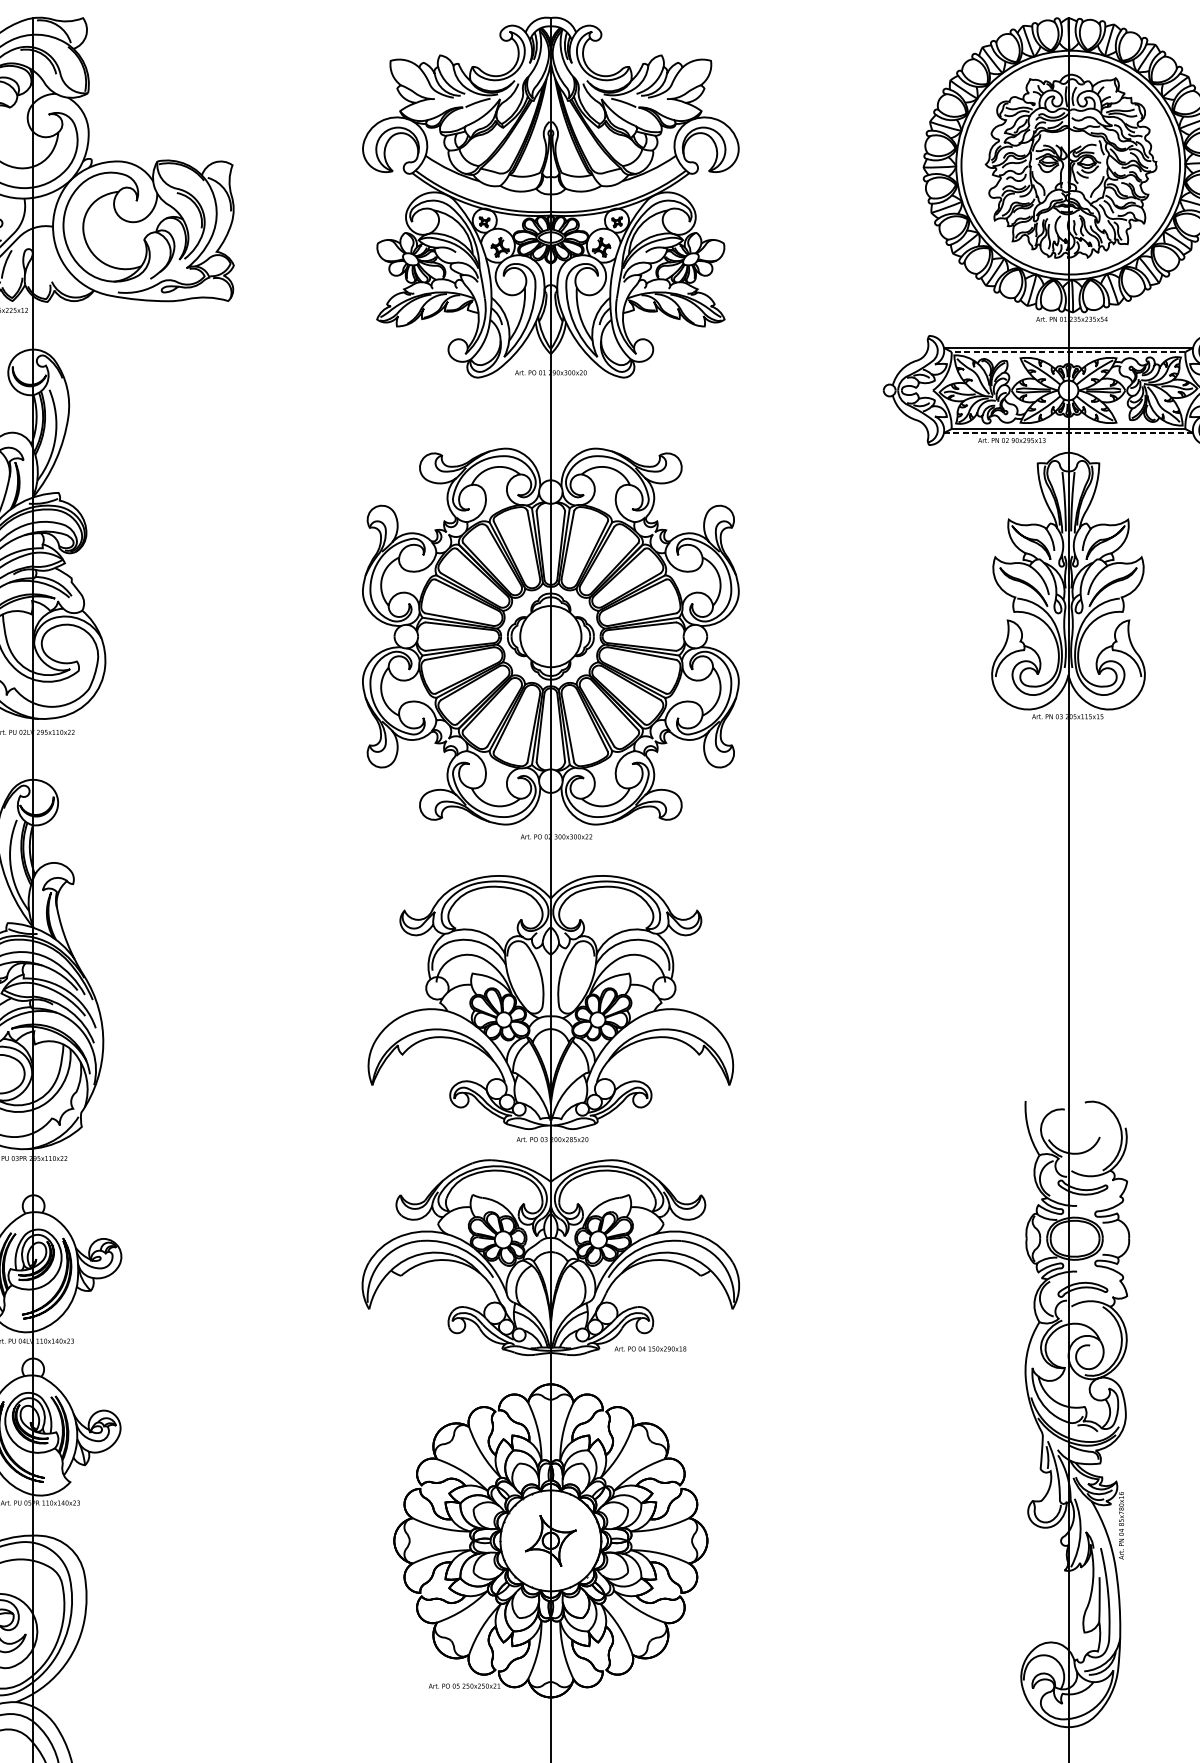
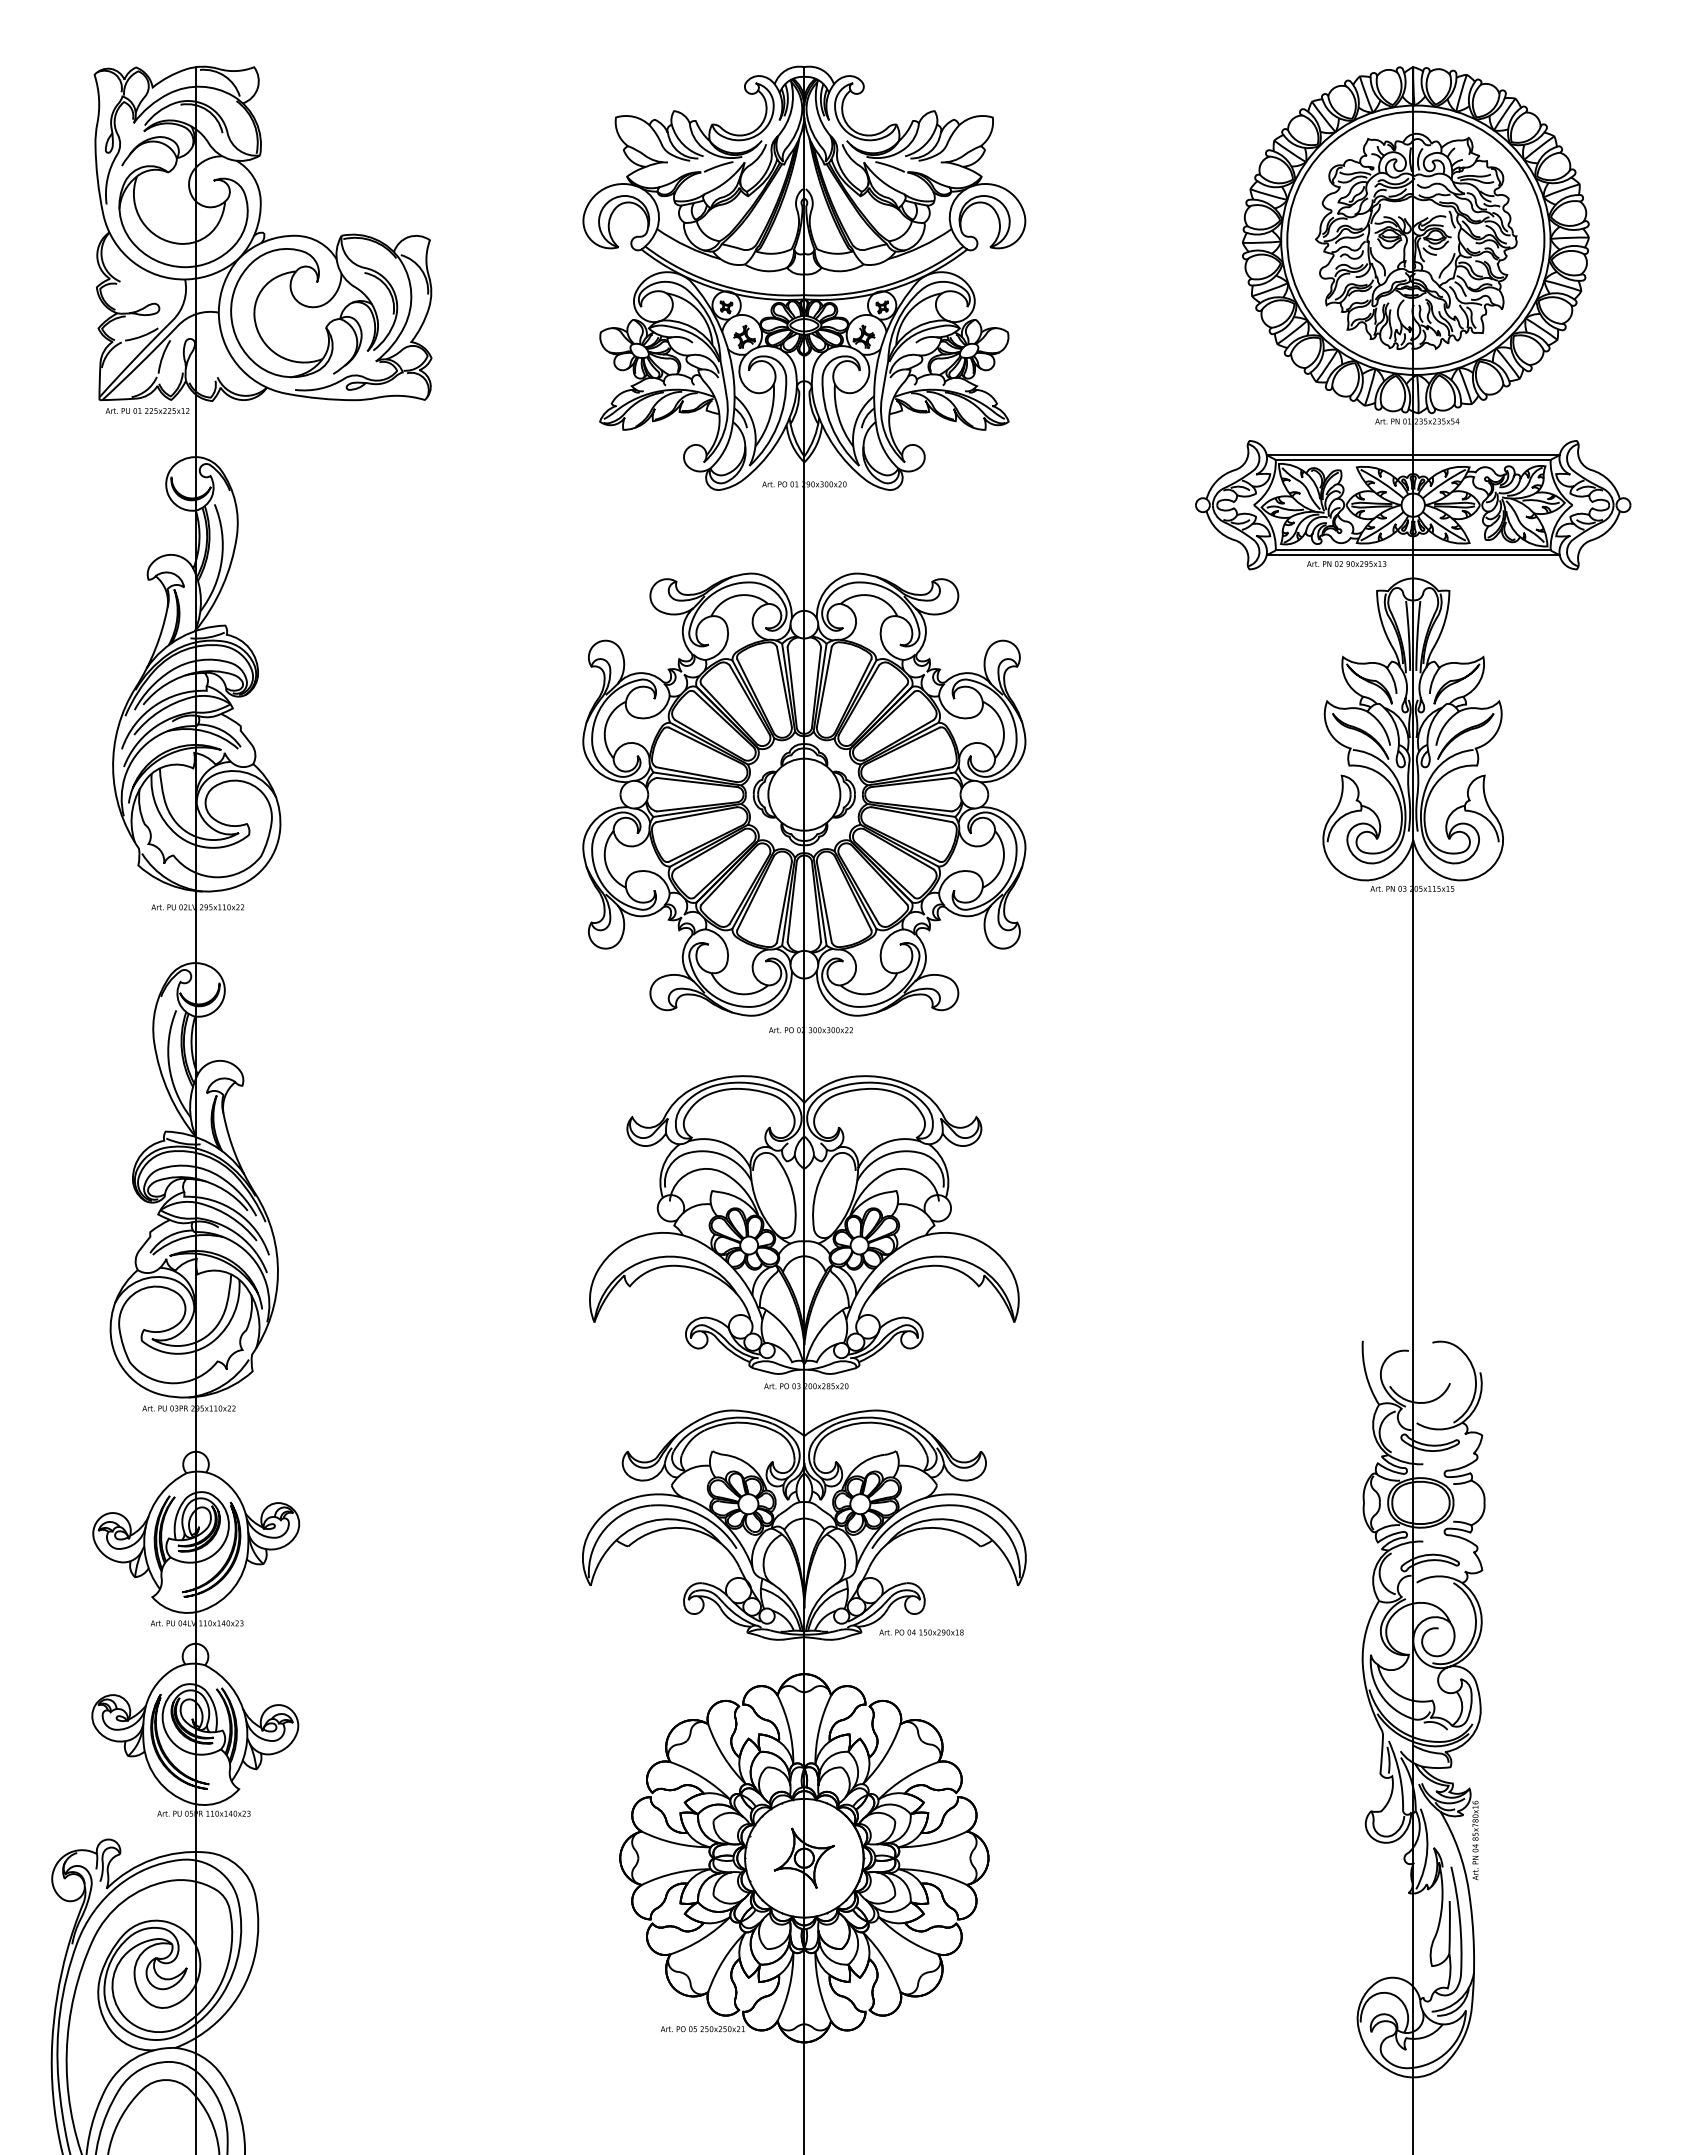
line: (1067, 351) -> (1412, 459), dashed -> solid
line: (1068, 433) -> (1413, 555), dashed -> solid

